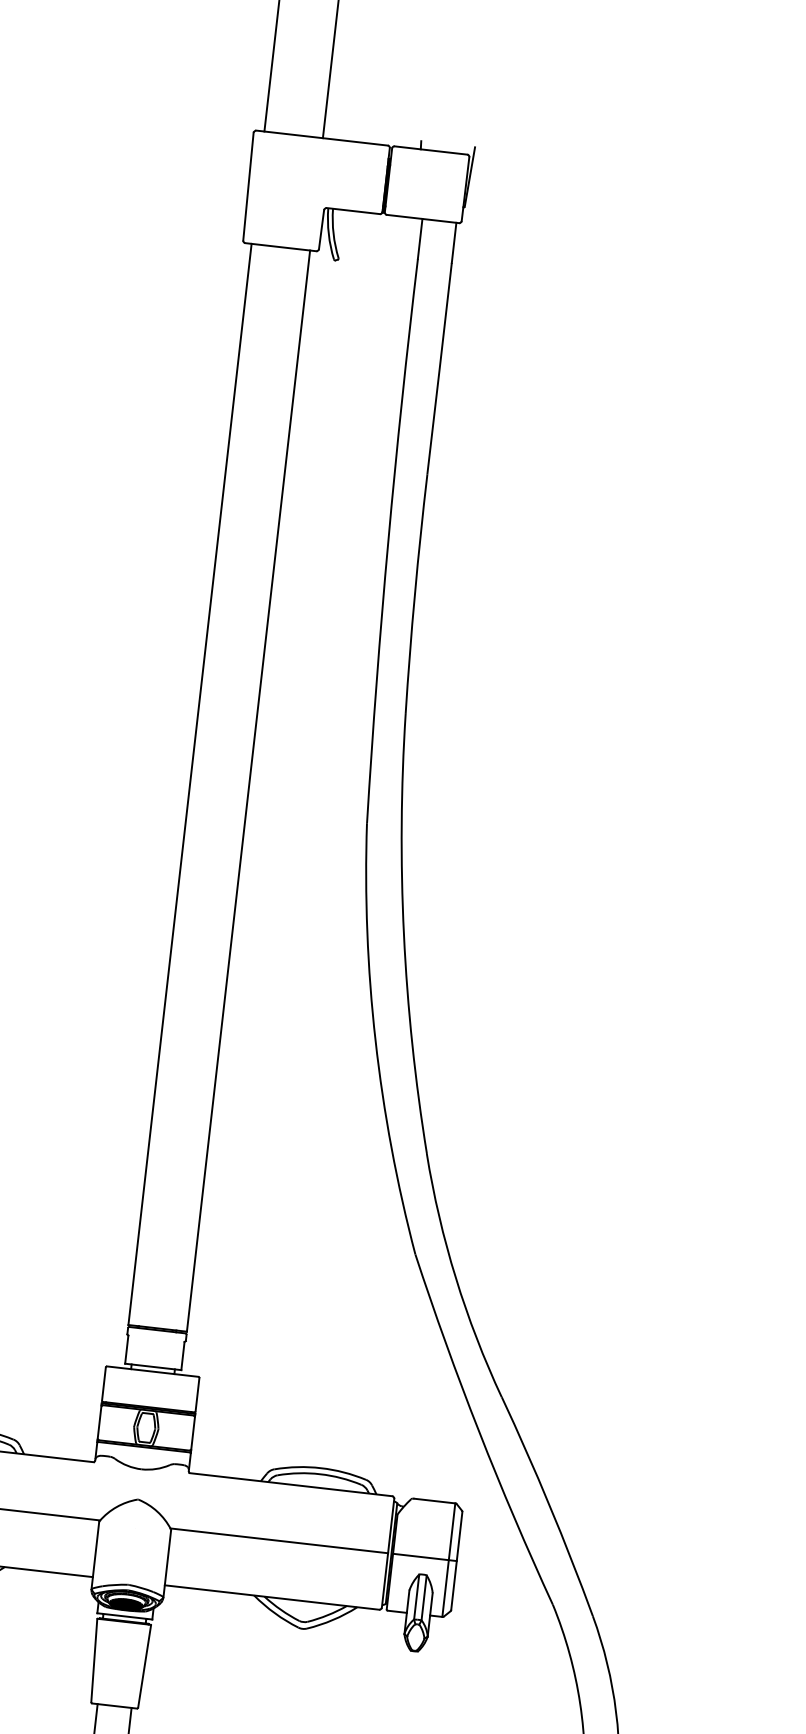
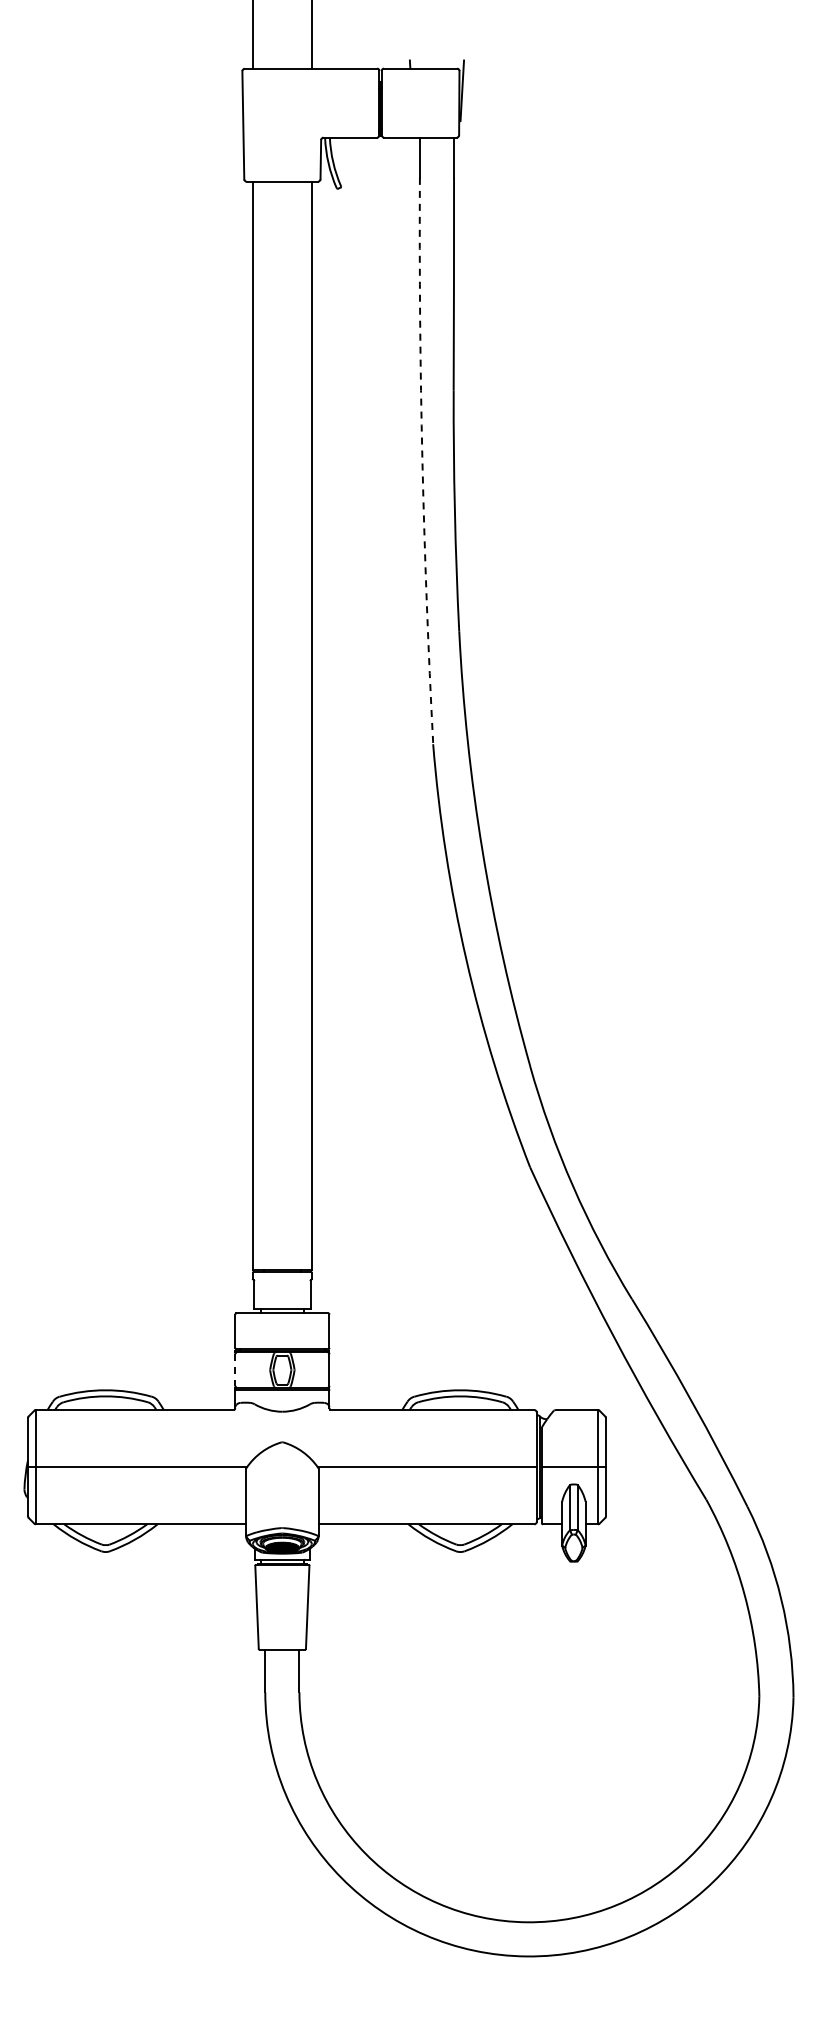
arc: (388, 541) -> (422, 461), solid -> dashed
line: (99, 1423) -> (235, 1370), solid -> dashed

